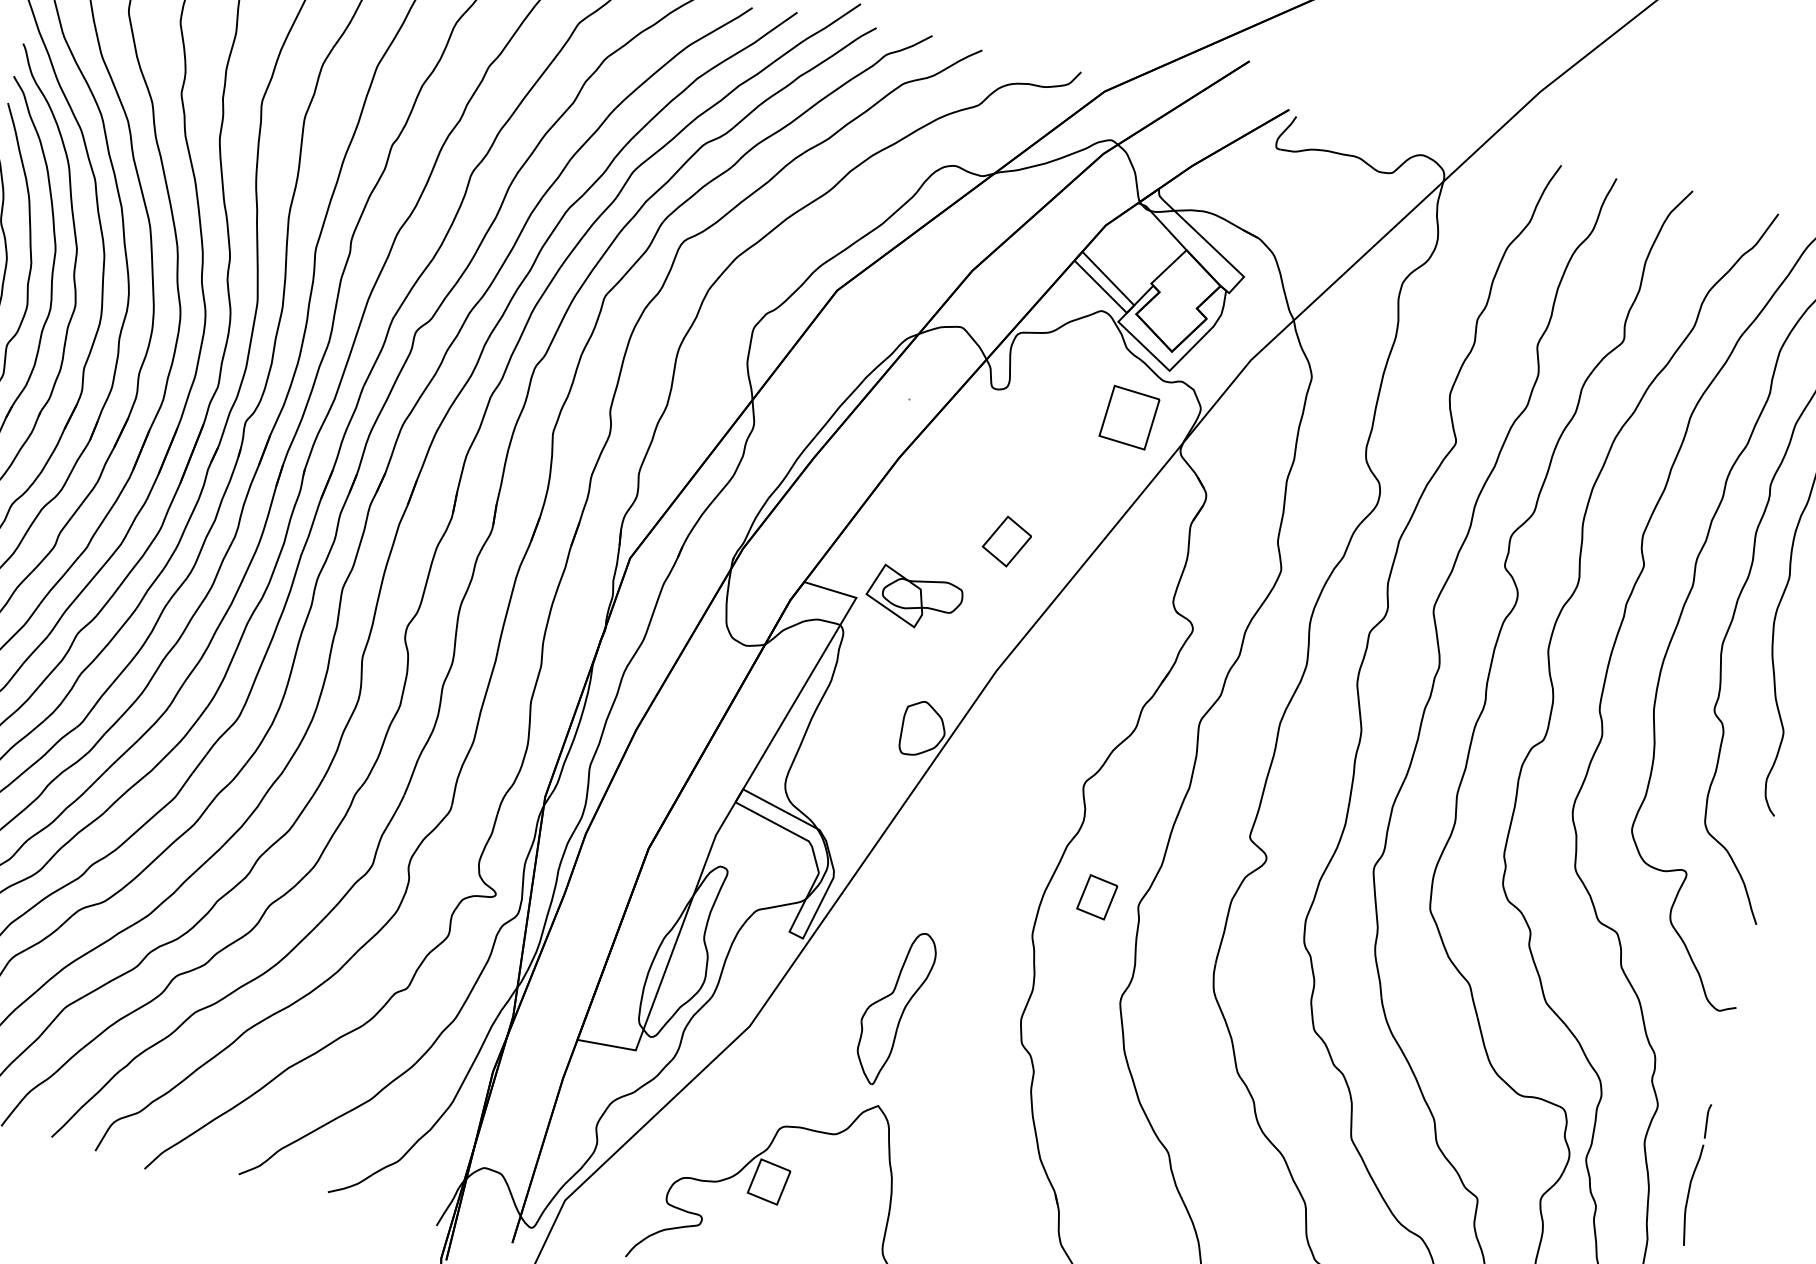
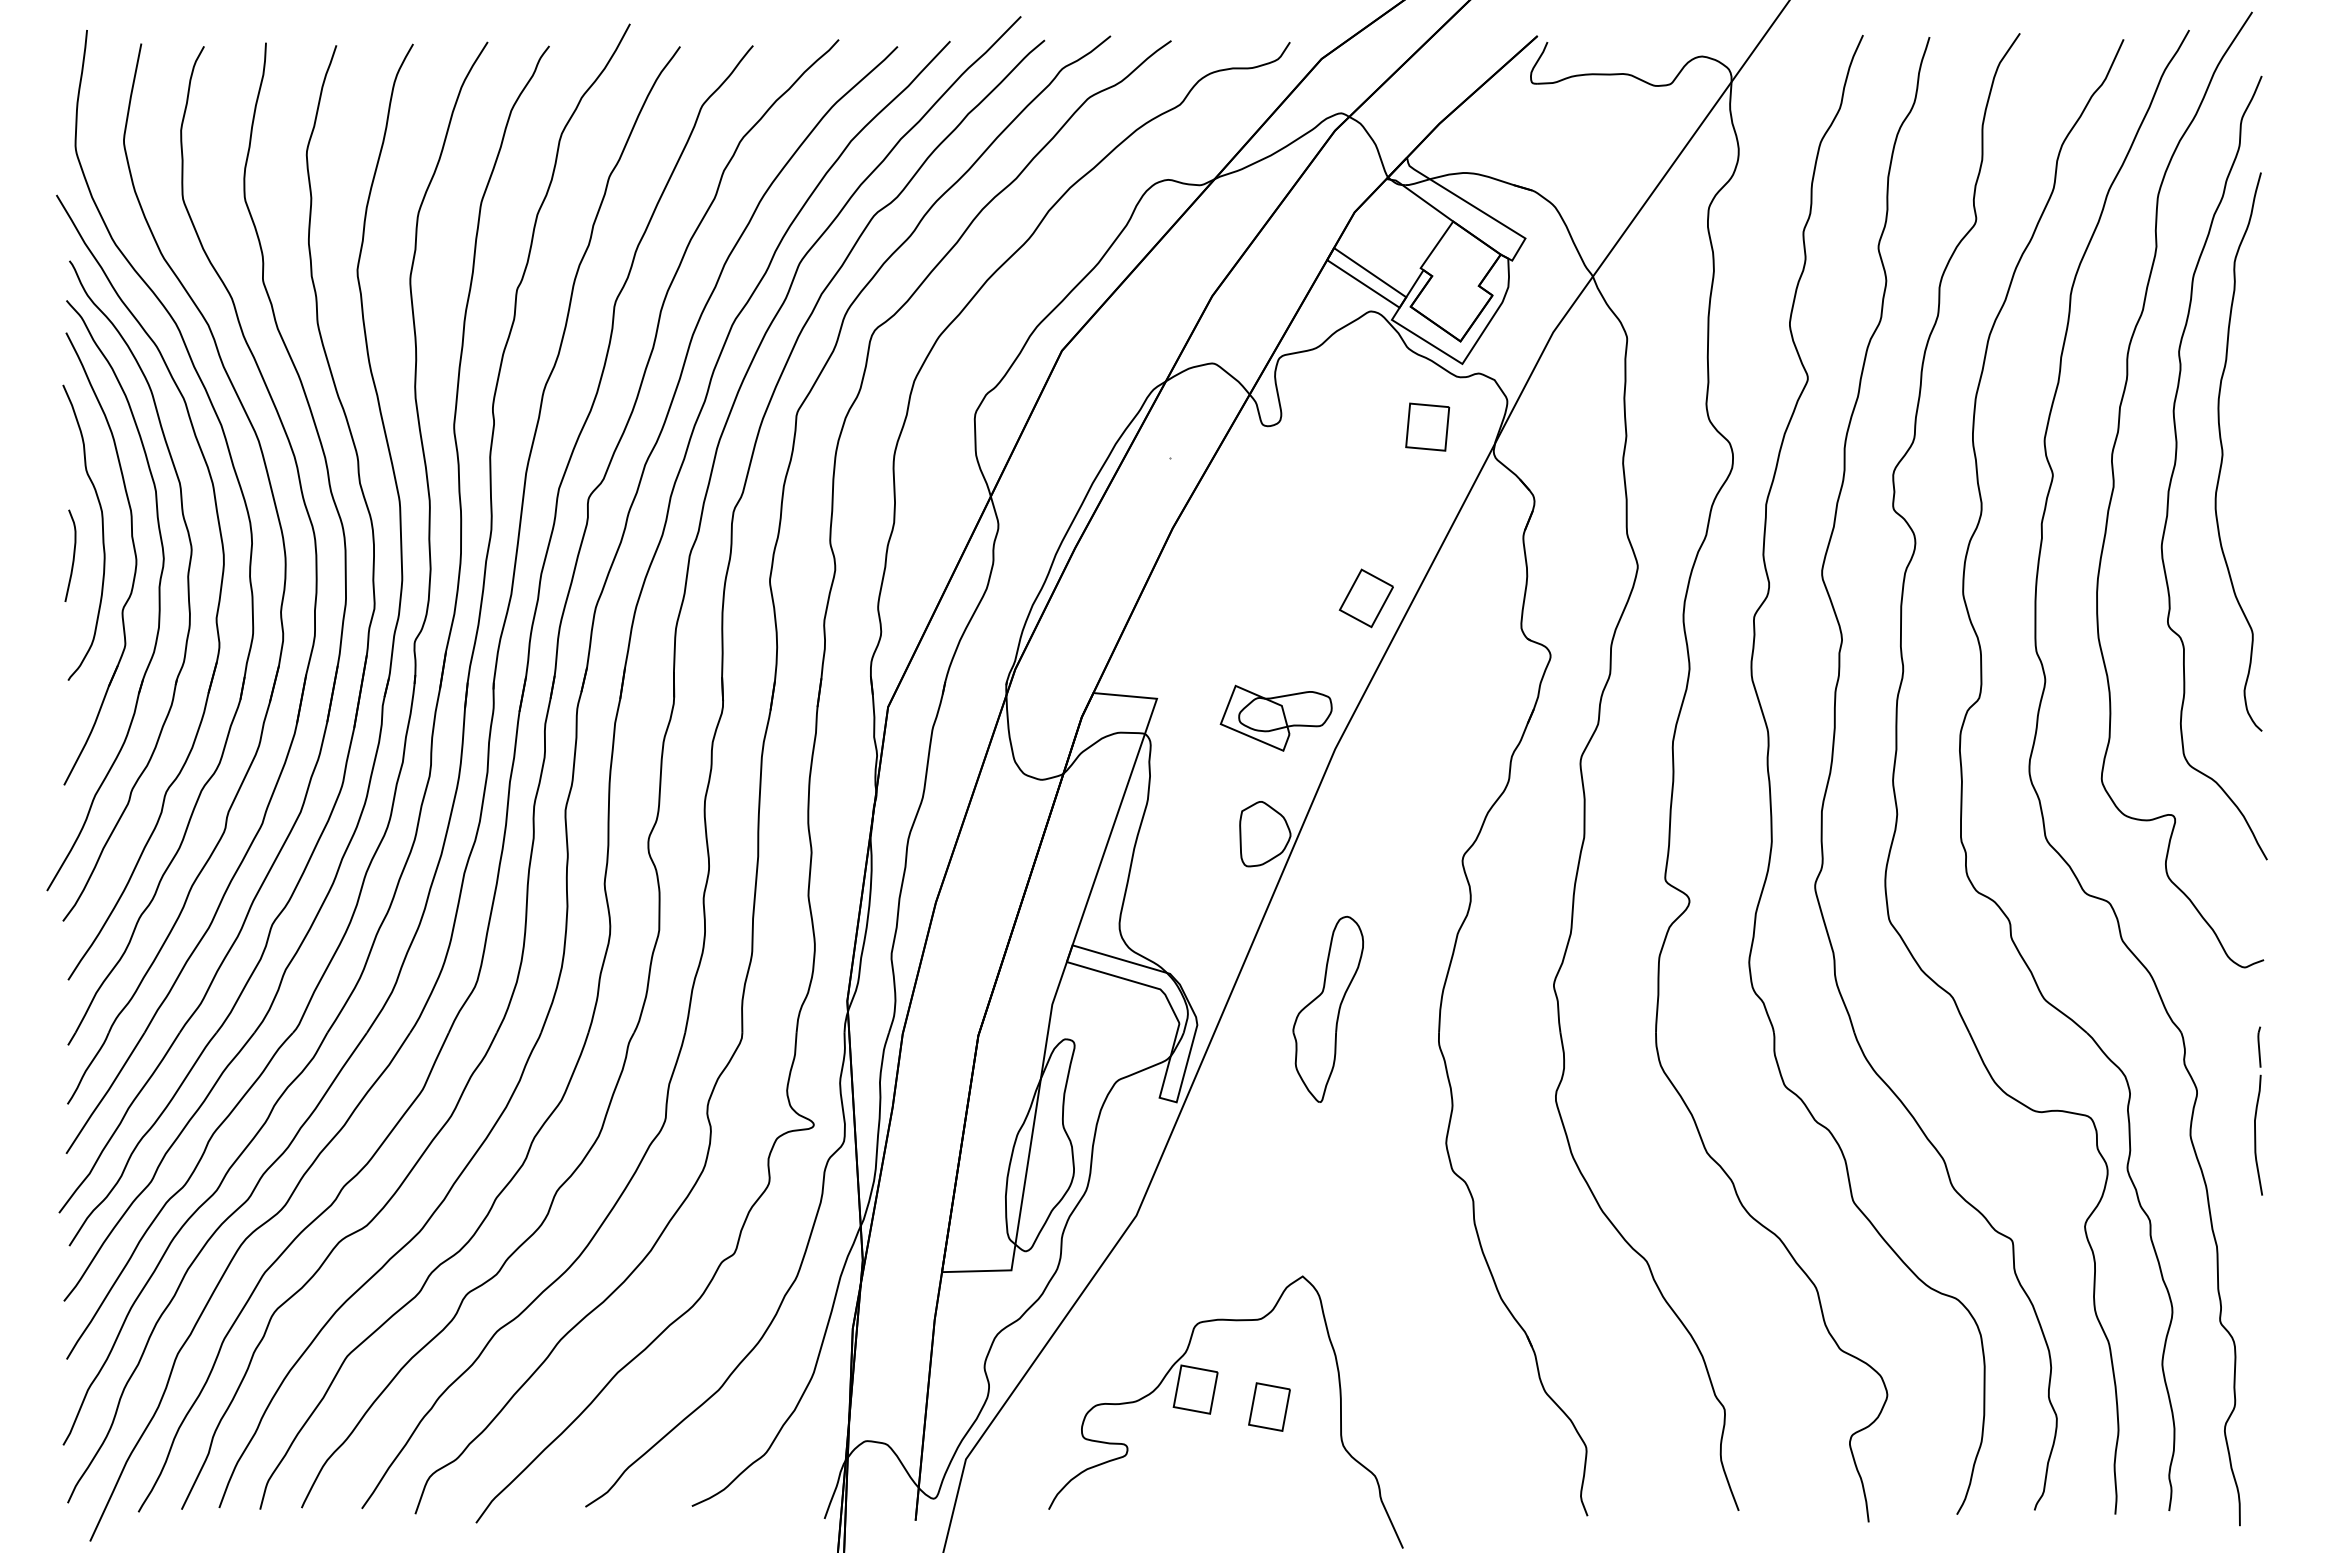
part: (1129, 417) -> (1427, 426), size x0.71
part: (1006, 541) -> (1365, 598), moved
part: (913, 598) -> (1275, 717), moved
part: (1097, 896) -> (1269, 1406), moved
part: (894, 1007) -> (1327, 1008), moved
part: (1695, 1174) -> (2258, 1110), moved

